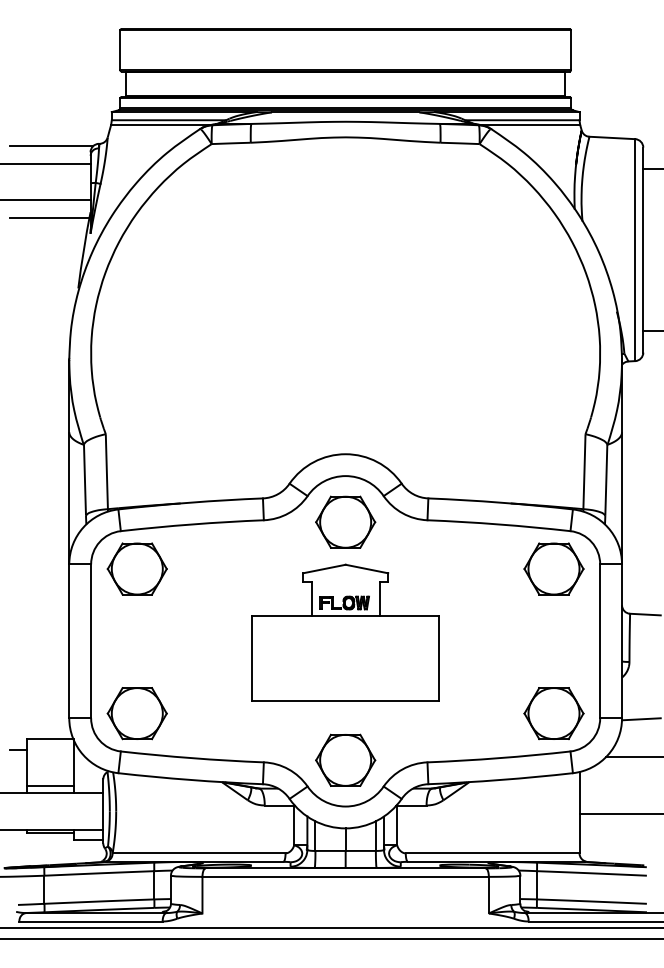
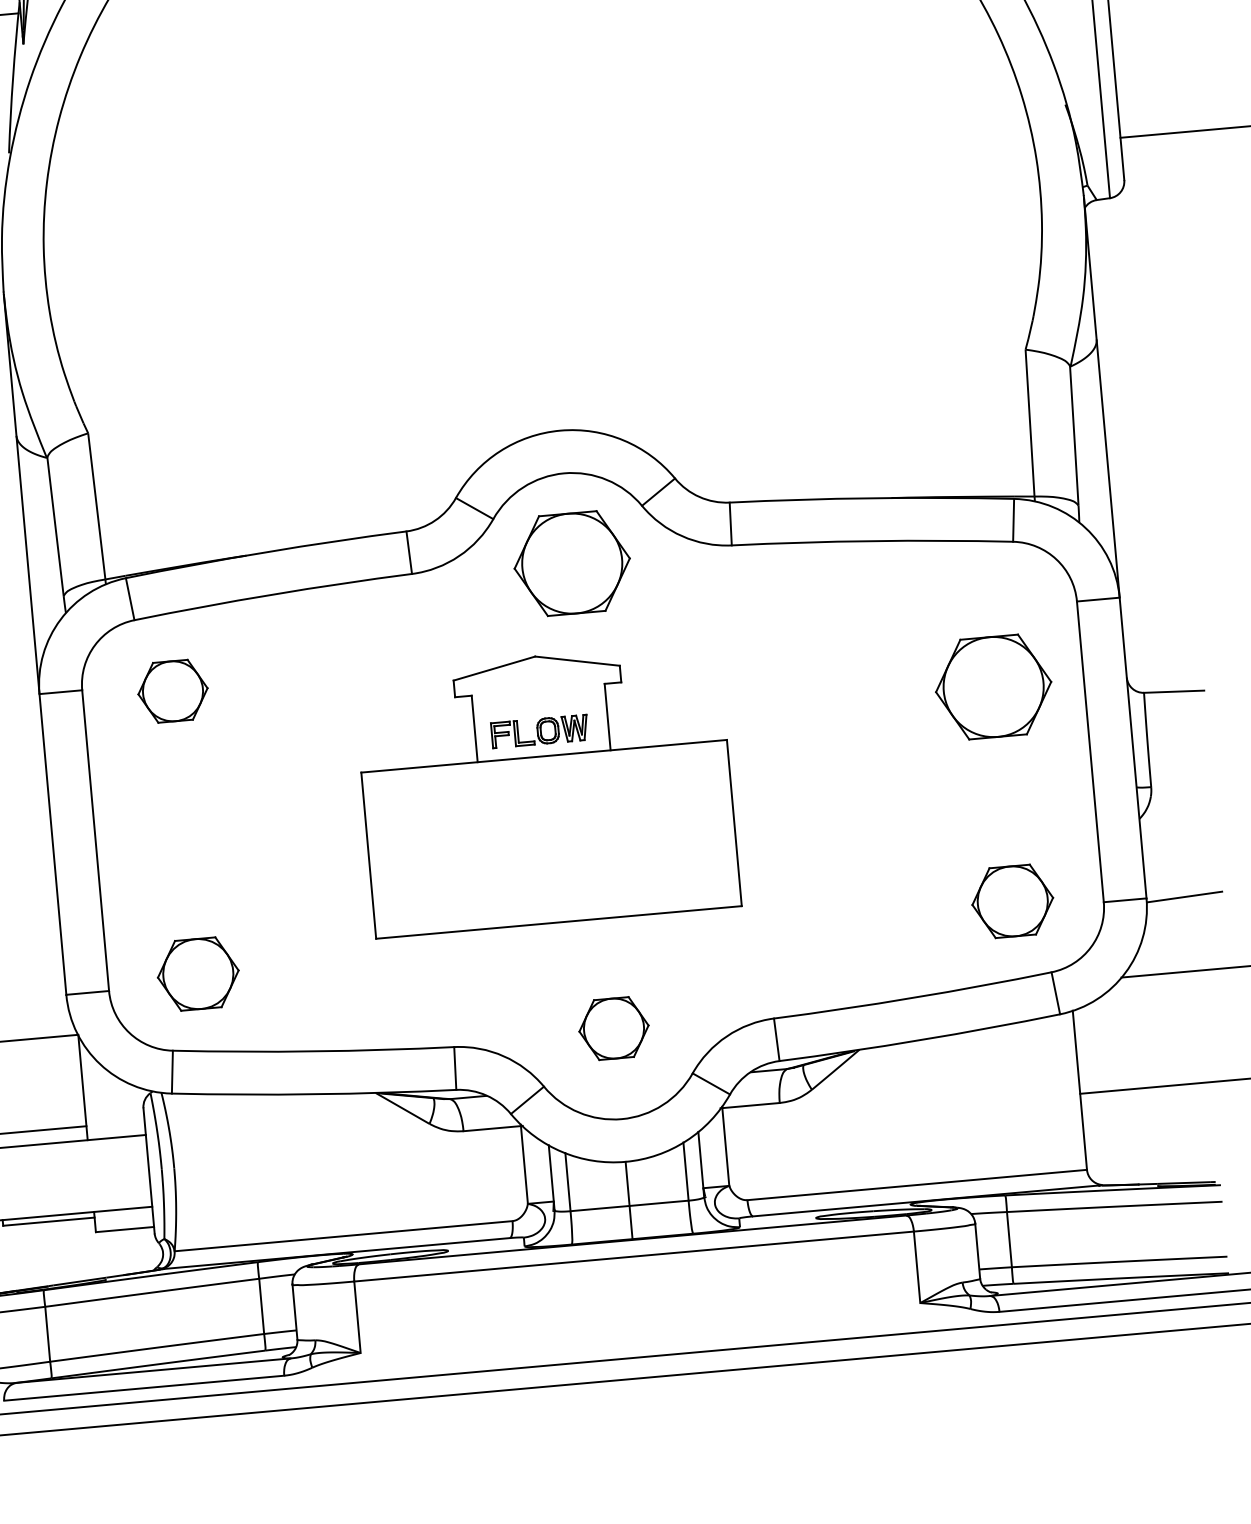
part: (136, 568) -> (171, 690), size x0.6
part: (553, 568) -> (992, 686), moved
part: (345, 632) -> (546, 788), moved
part: (136, 713) -> (196, 973), size x0.7
part: (553, 713) -> (1011, 901), size x0.7
part: (345, 759) -> (613, 1027), size x0.6

